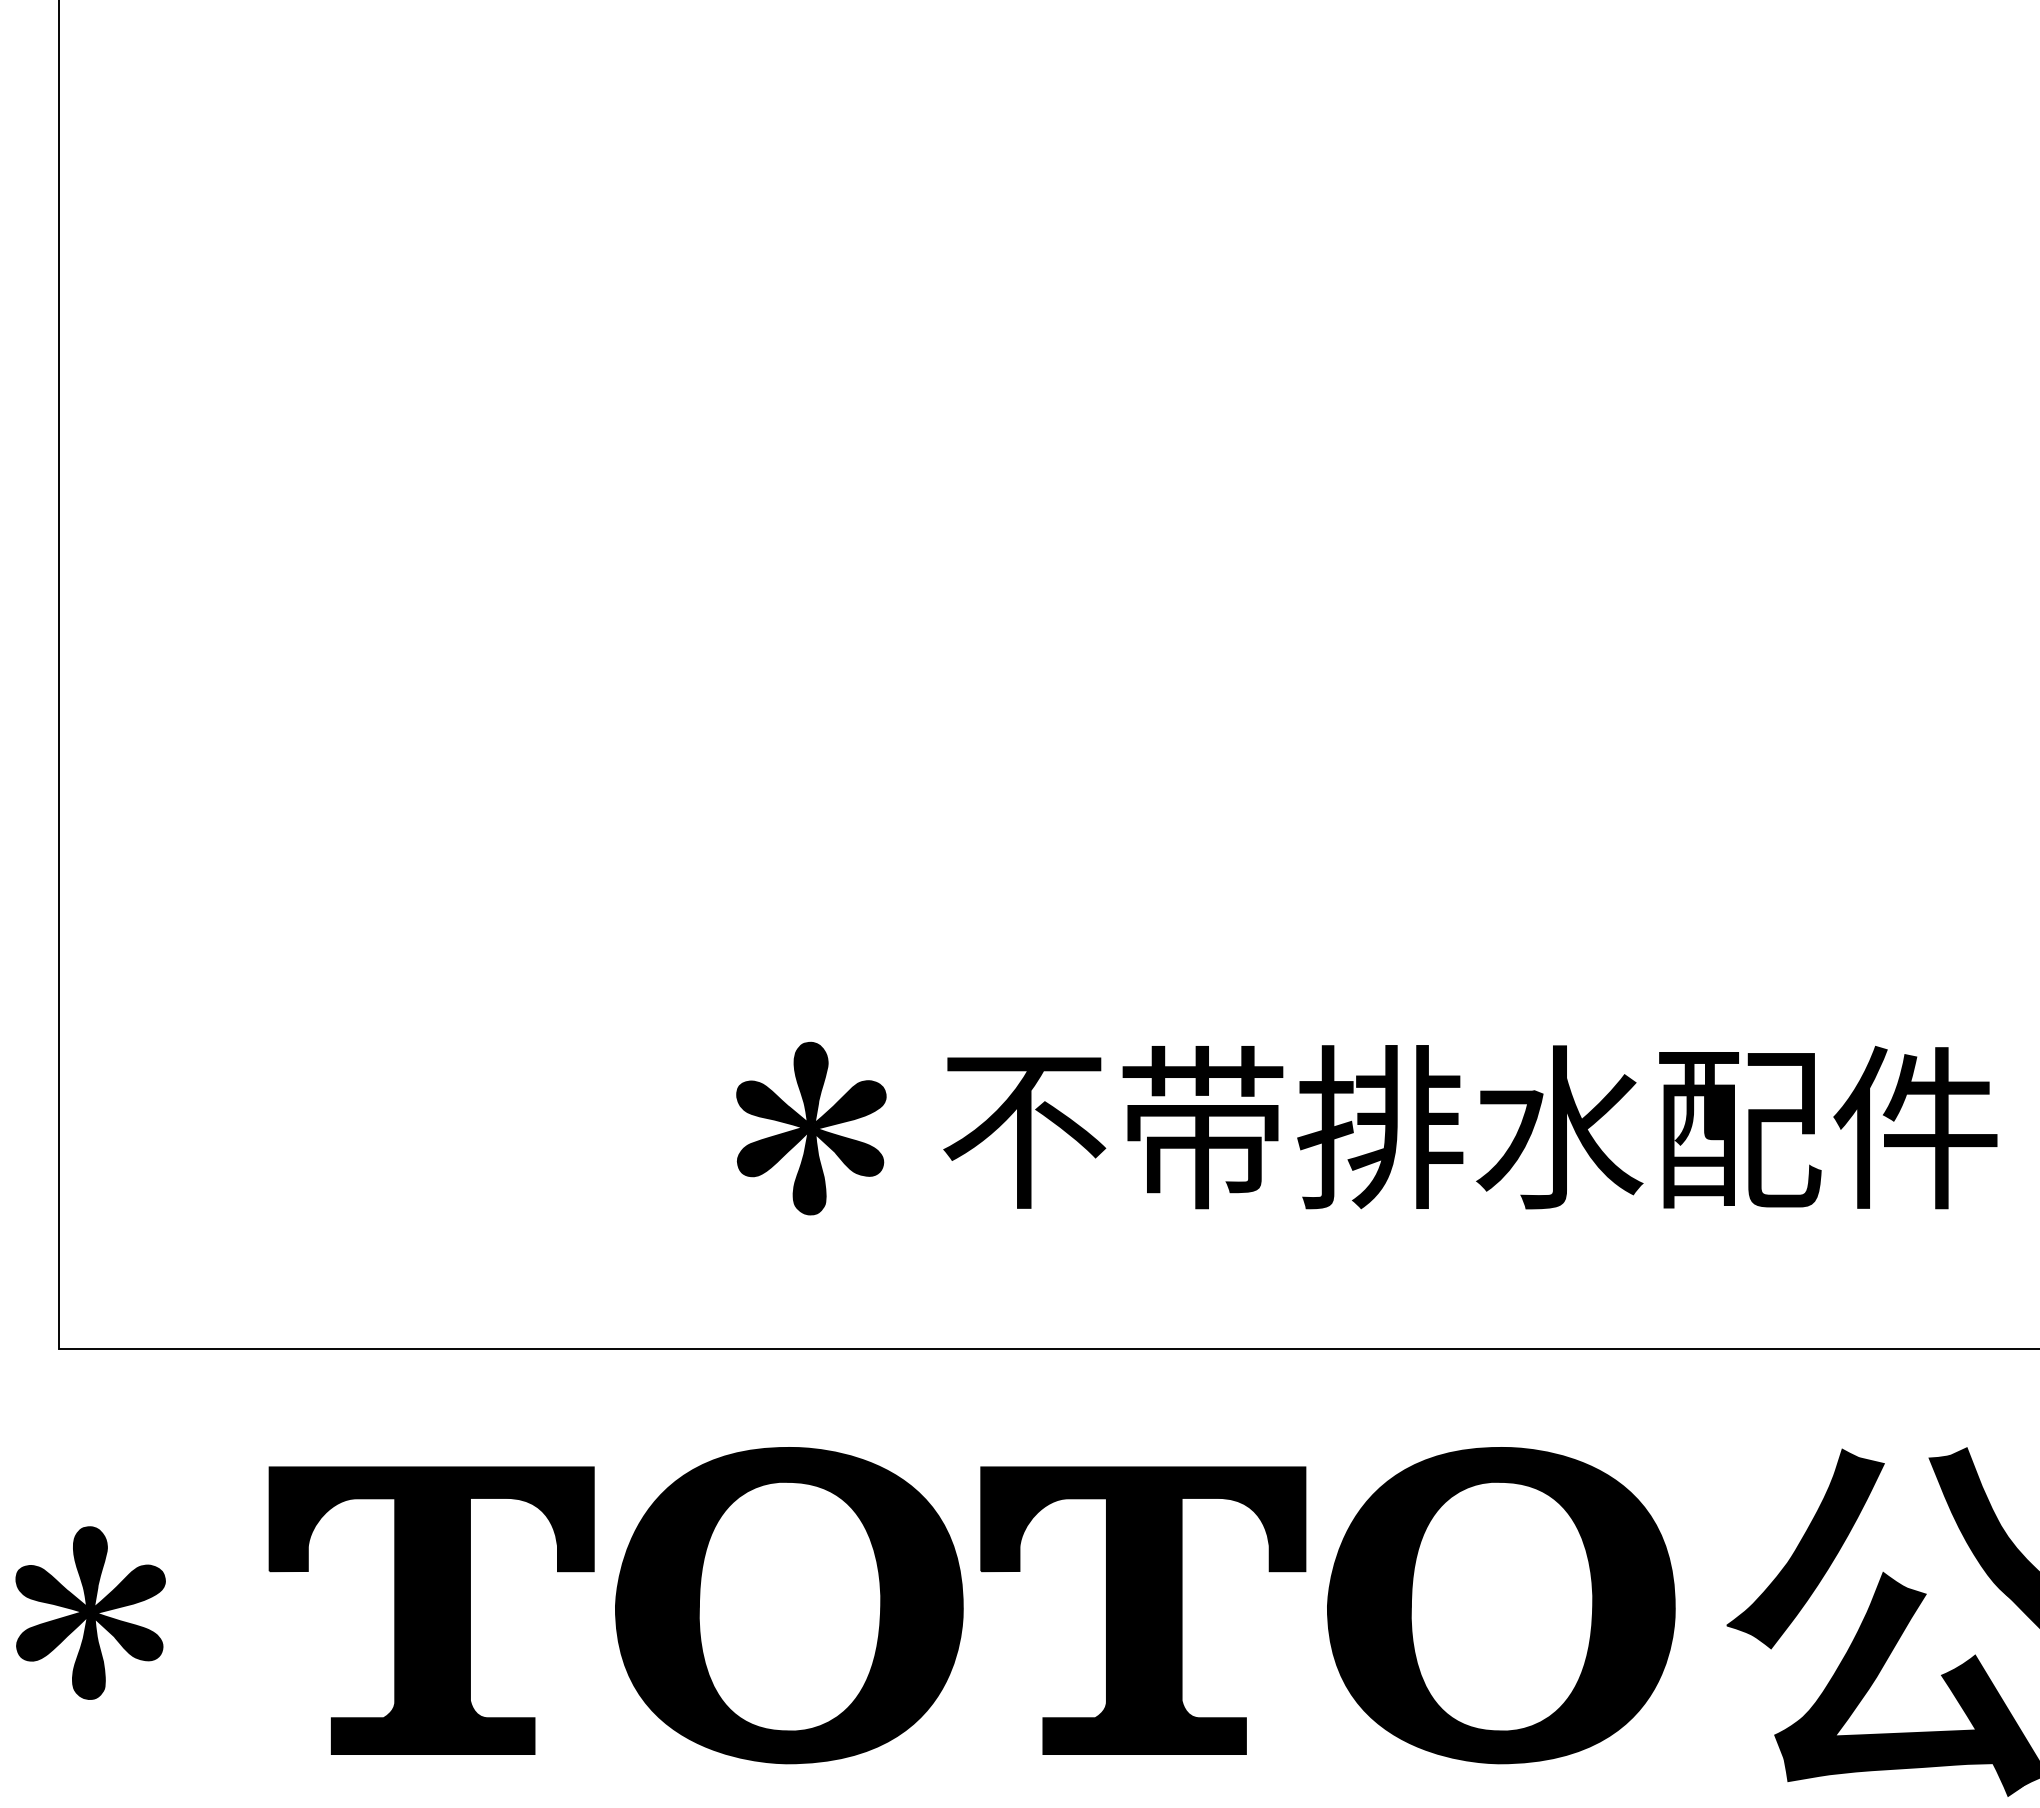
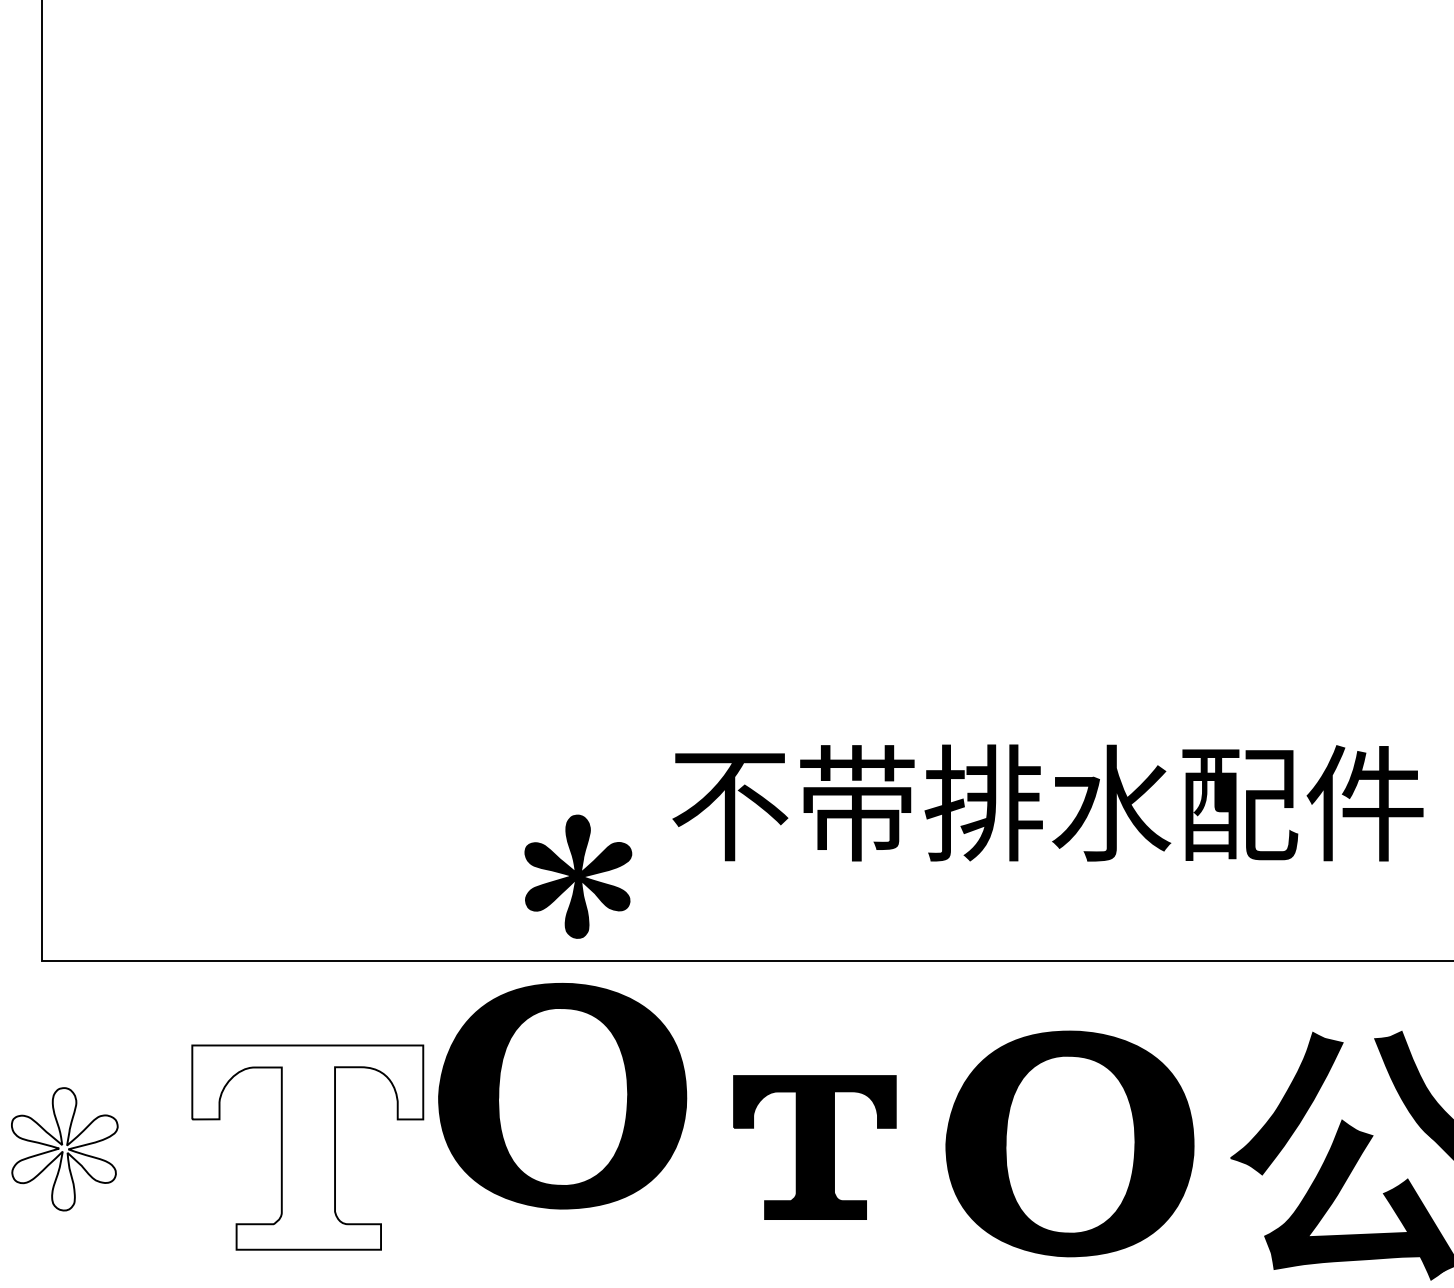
part: (811, 1128) -> (578, 876), moved
part: (789, 1605) -> (562, 1096), moved
fill: (431, 1610) -> (307, 1147), removed
part: (1143, 1610) -> (815, 1147), size x0.7
fill: (90, 1612) -> (64, 1148), removed

